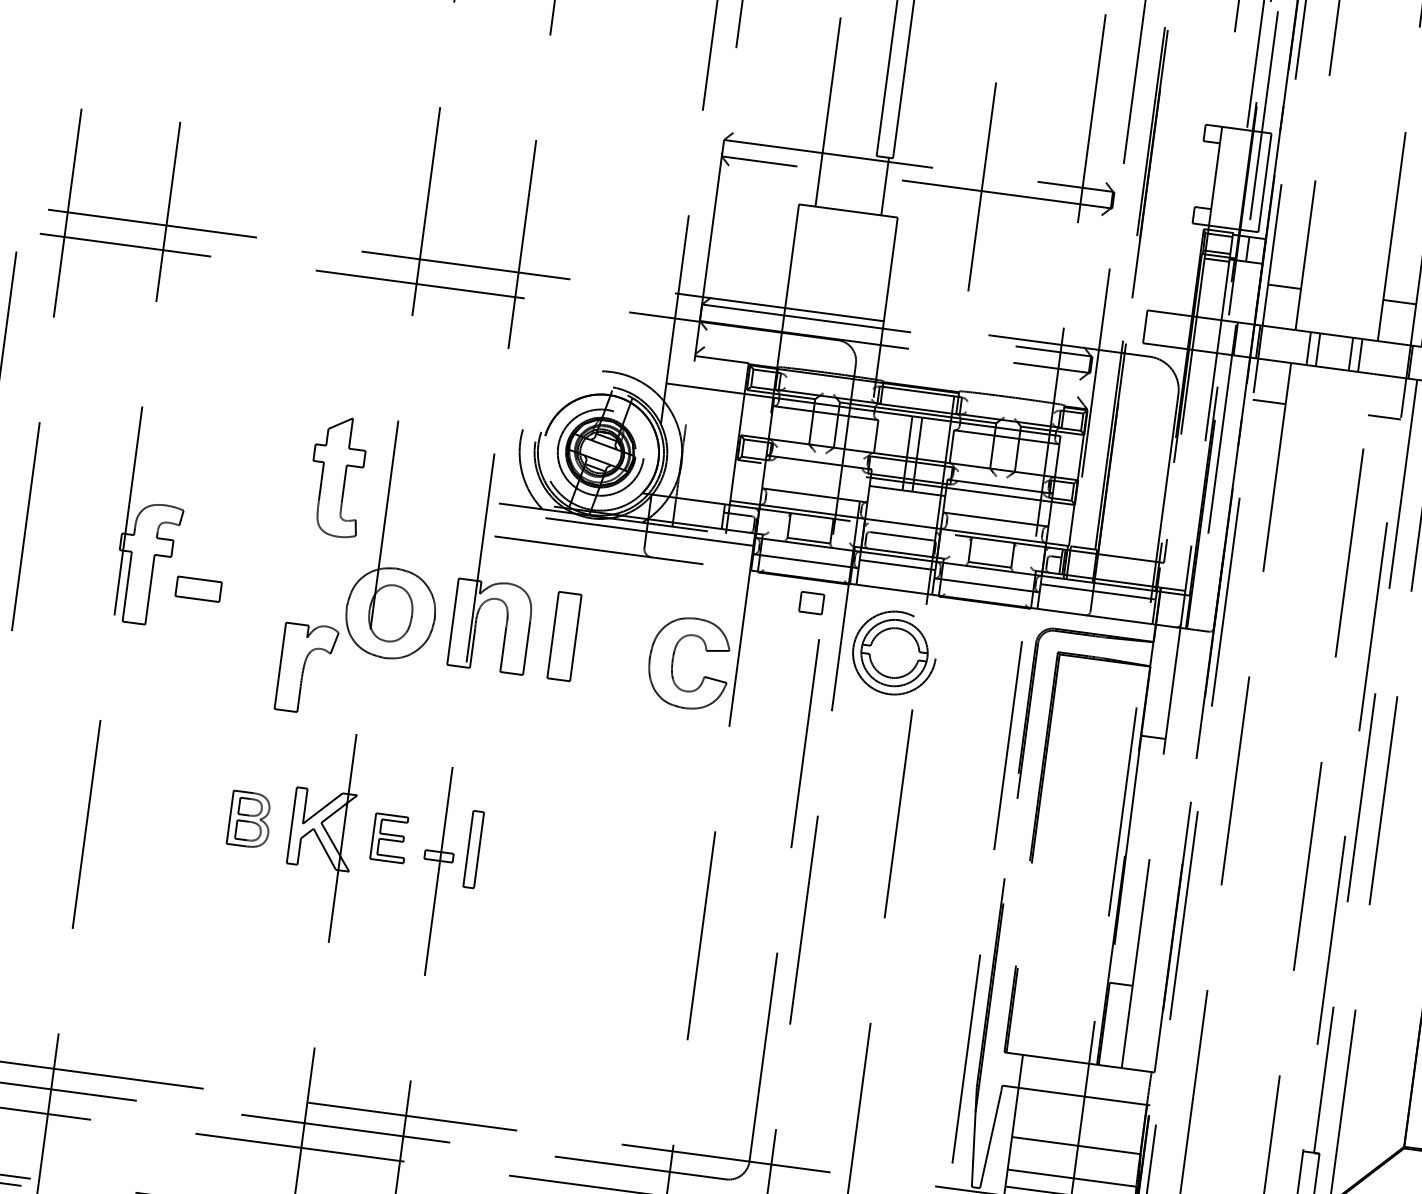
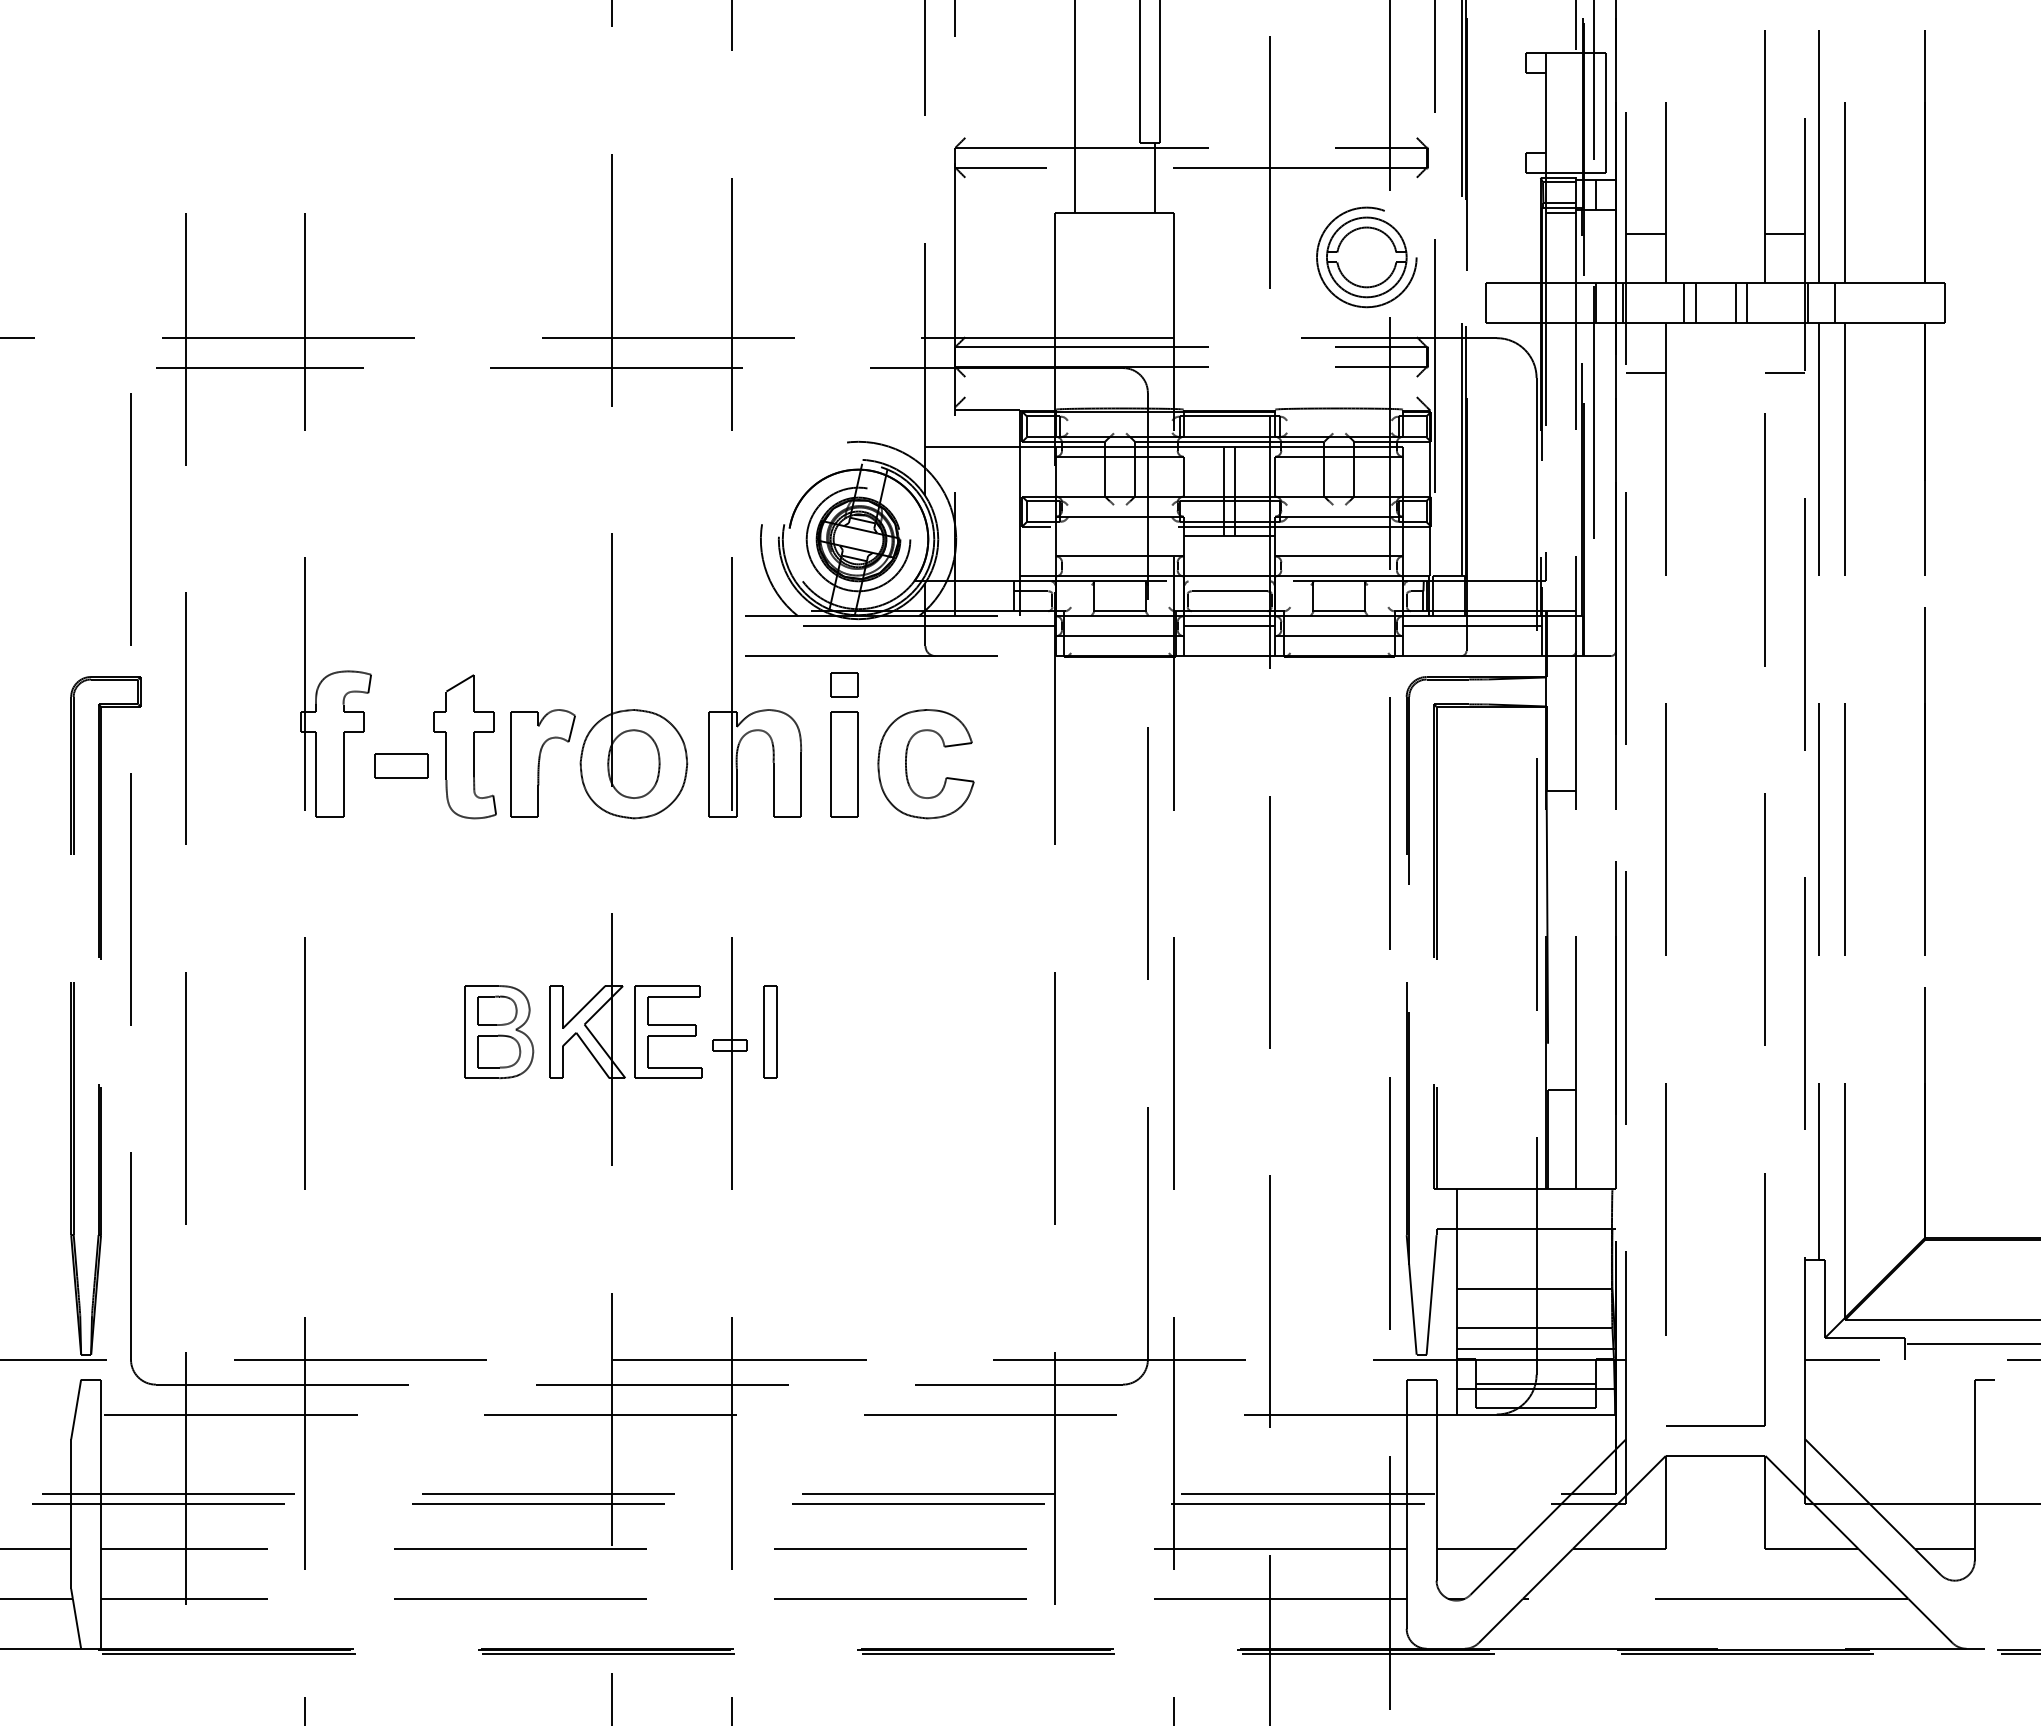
part: (337, 476) -> (464, 746), moved
part: (811, 602) -> (844, 684), moved
part: (894, 653) -> (1366, 257), moved
part: (673, 666) -> (907, 770), moved
part: (306, 668) -> (542, 763), moved
part: (250, 820) -> (499, 1032), size x1.43
part: (389, 837) -> (668, 1031), size x1.67

